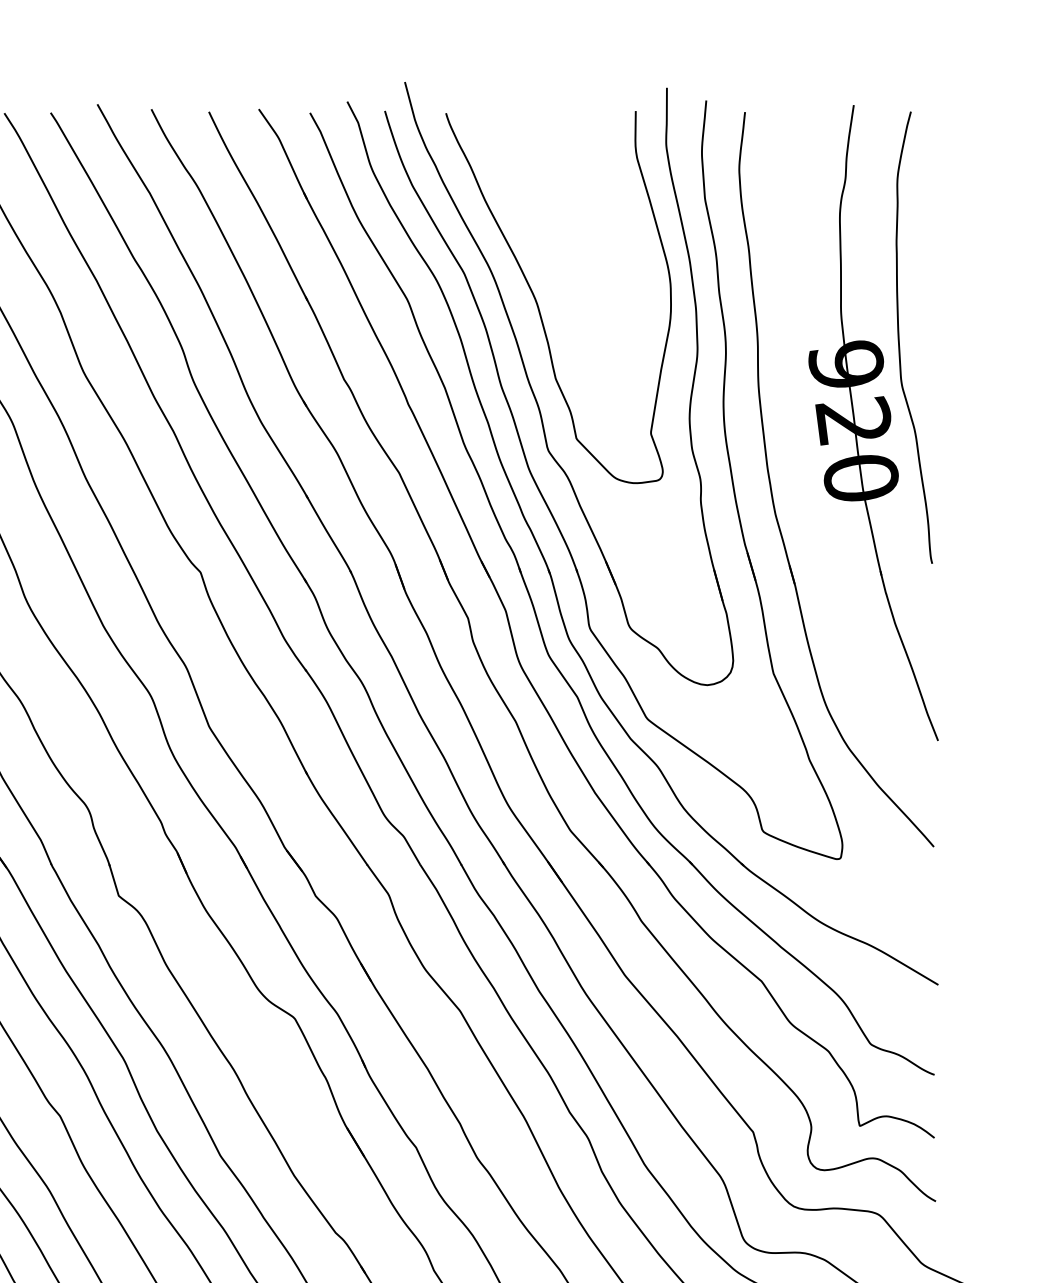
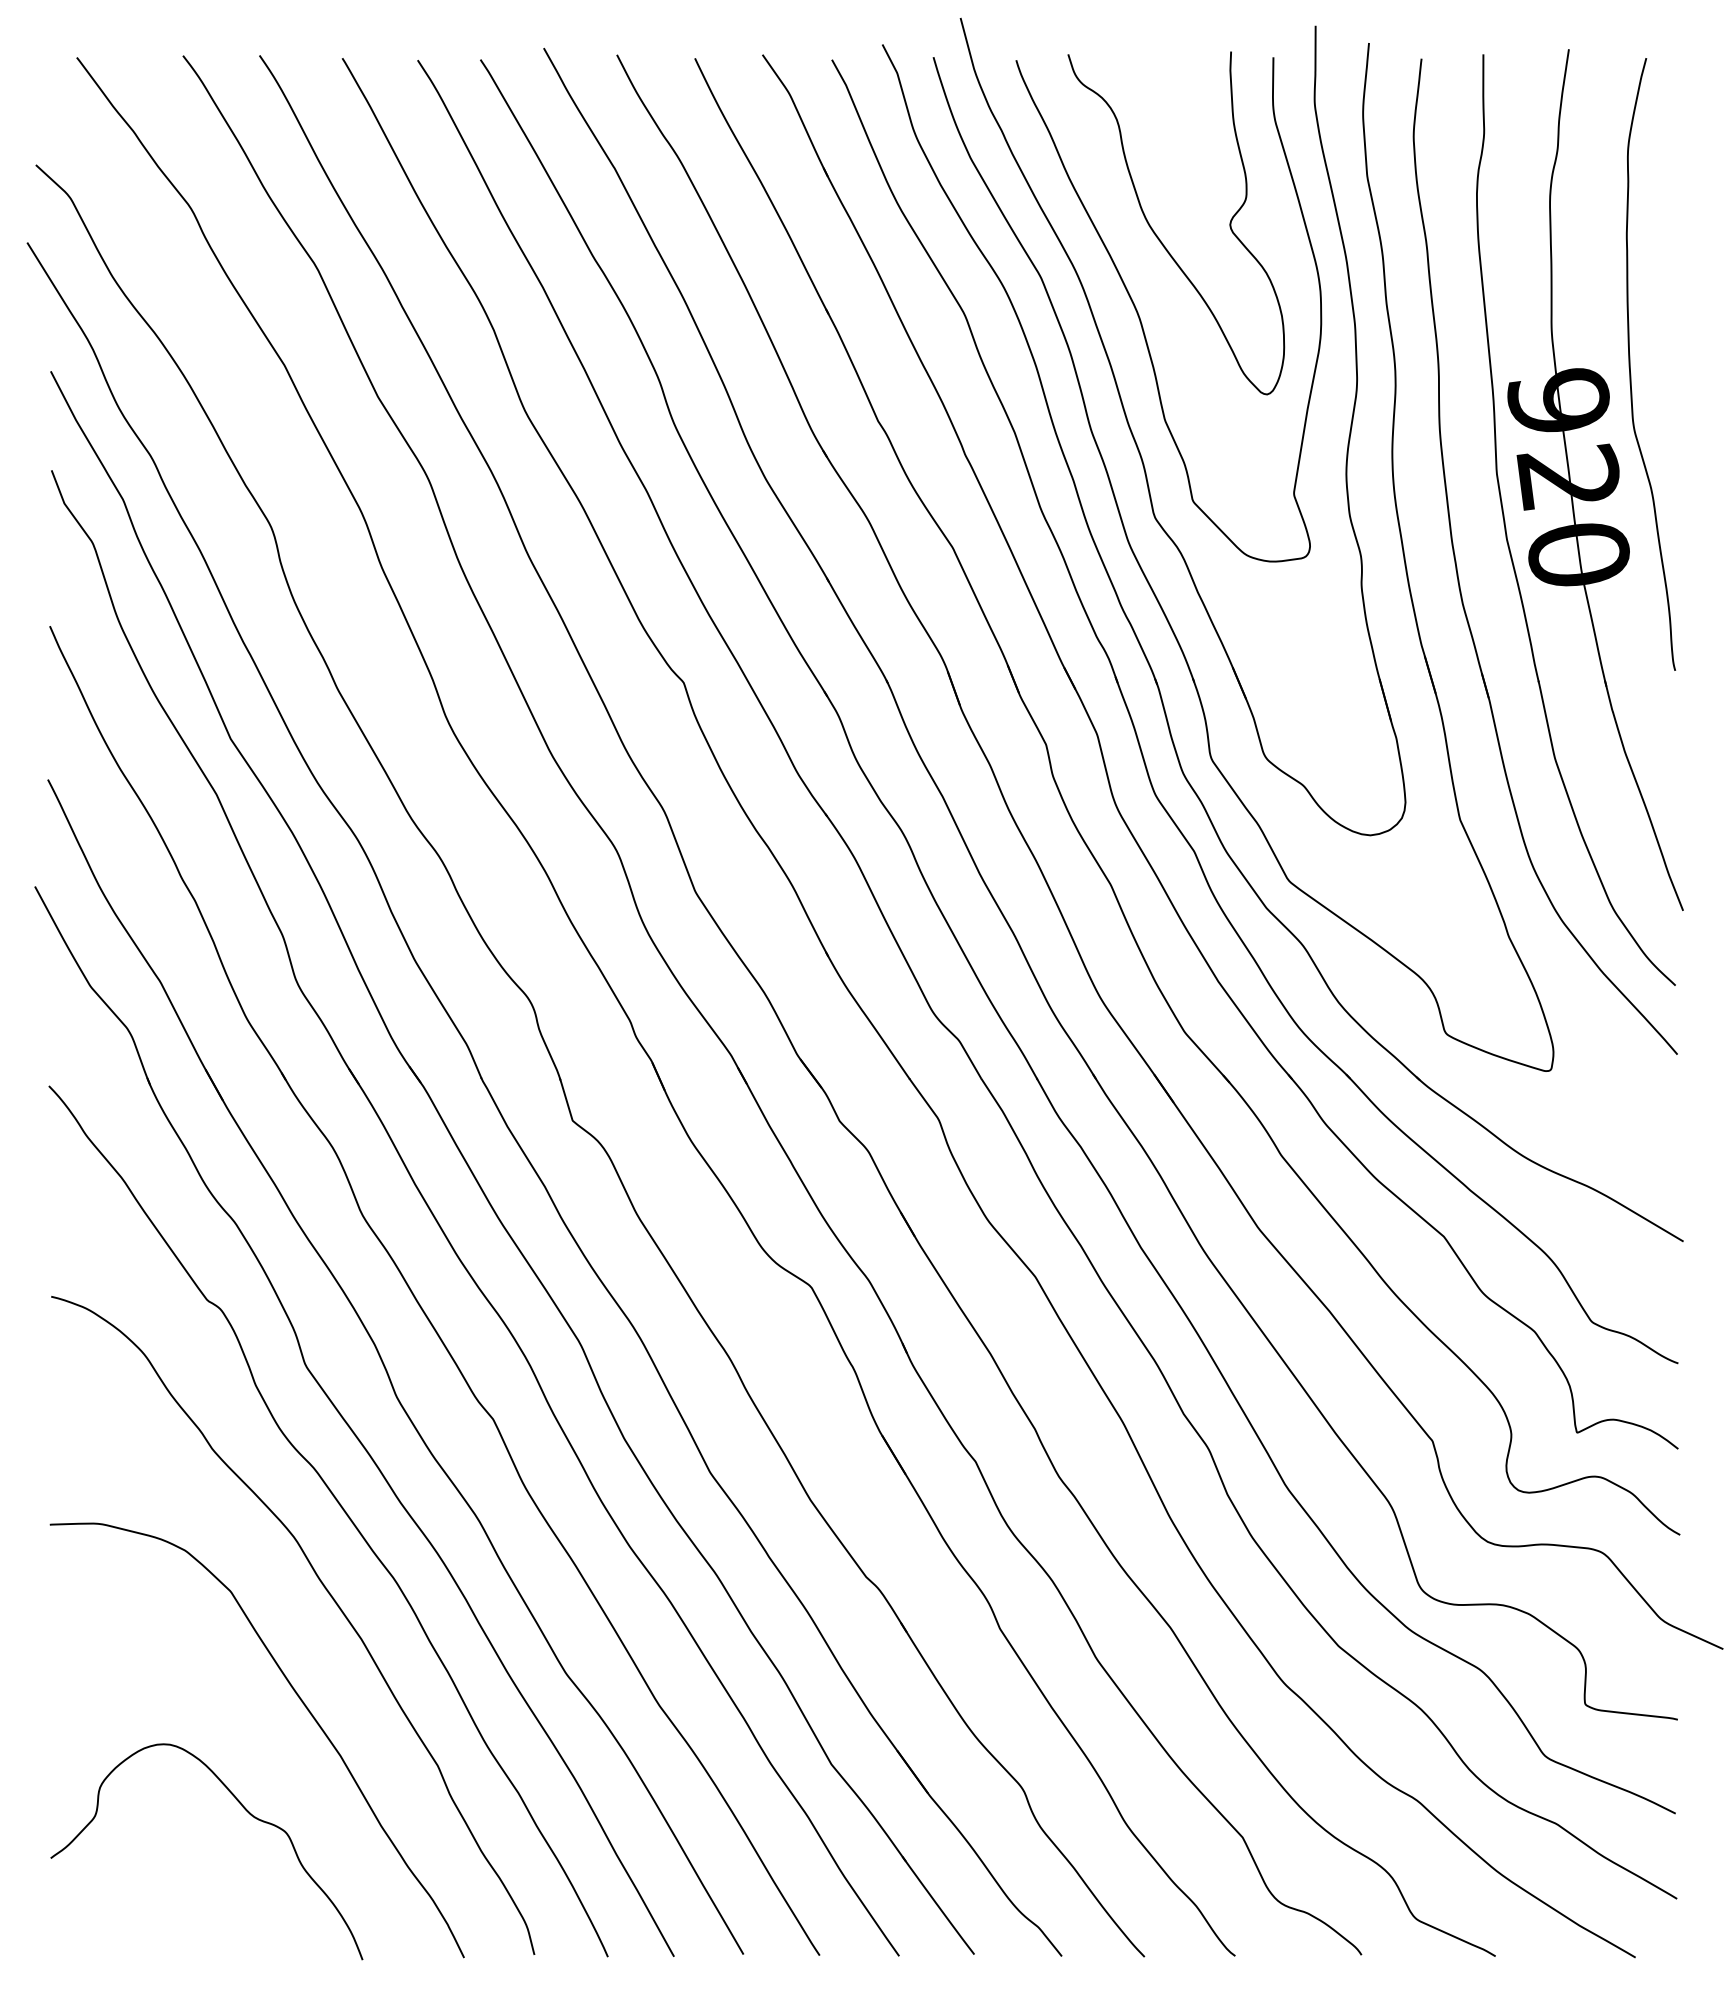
curve: (550, 243) -> (1158, 236), added
part: (807, 458) -> (1506, 527), added

